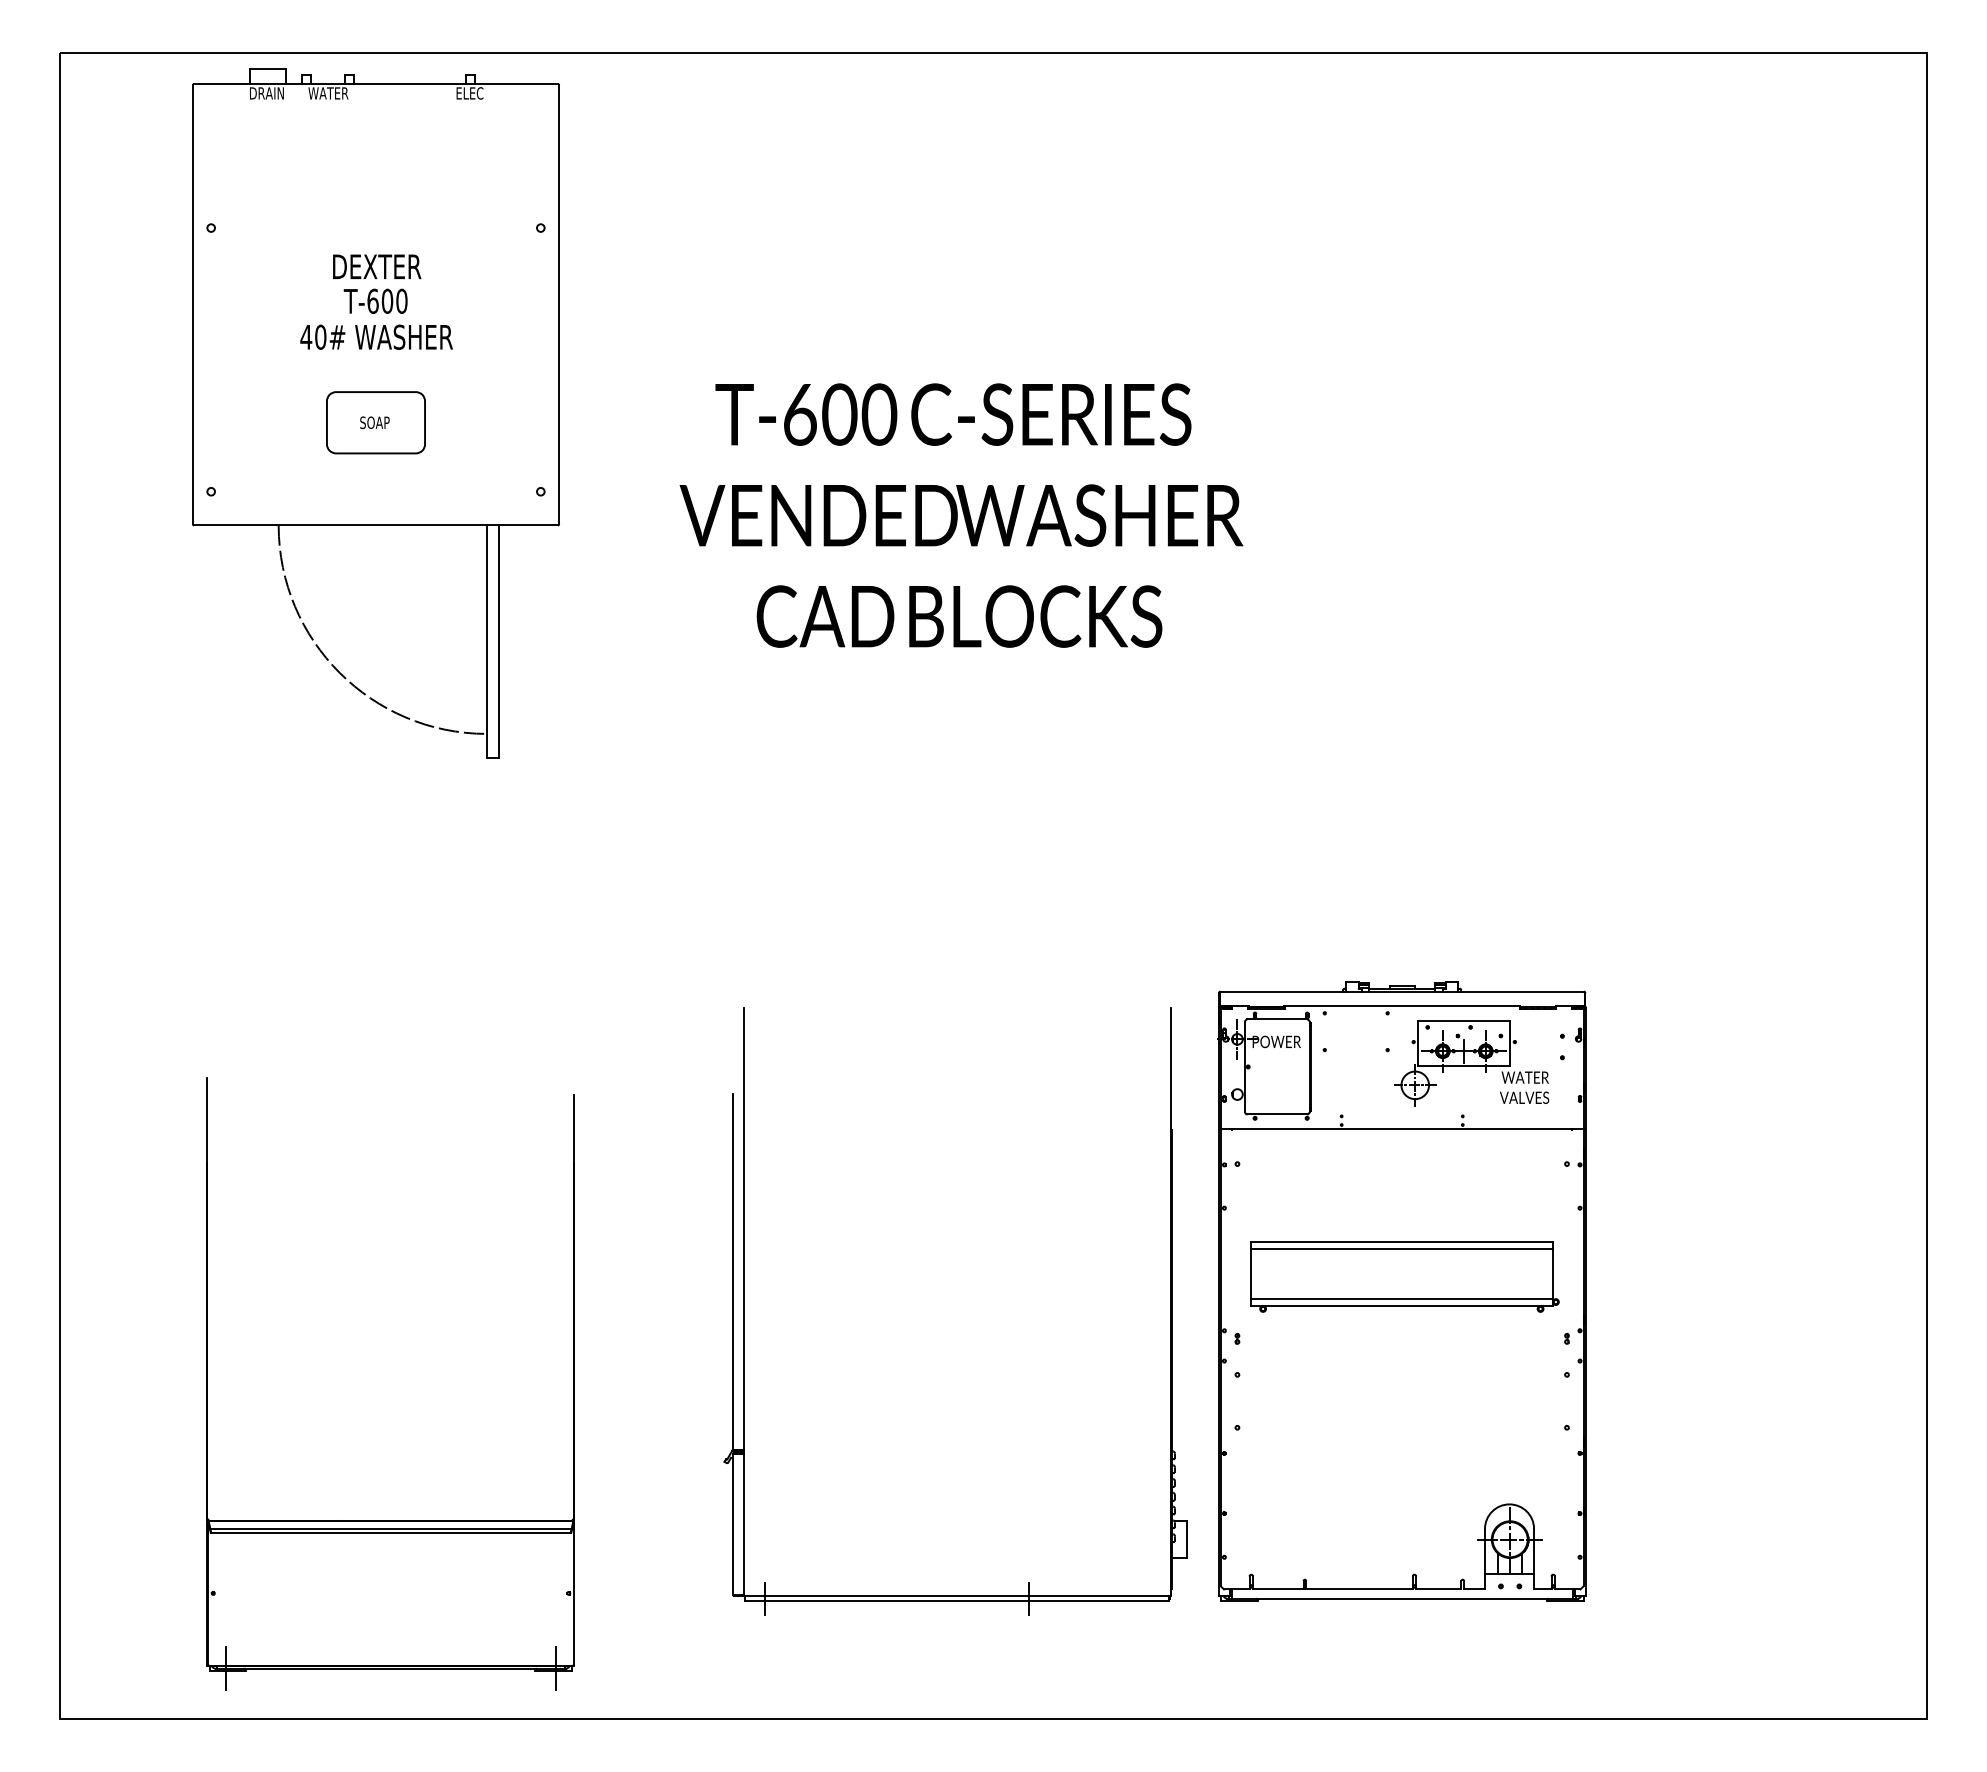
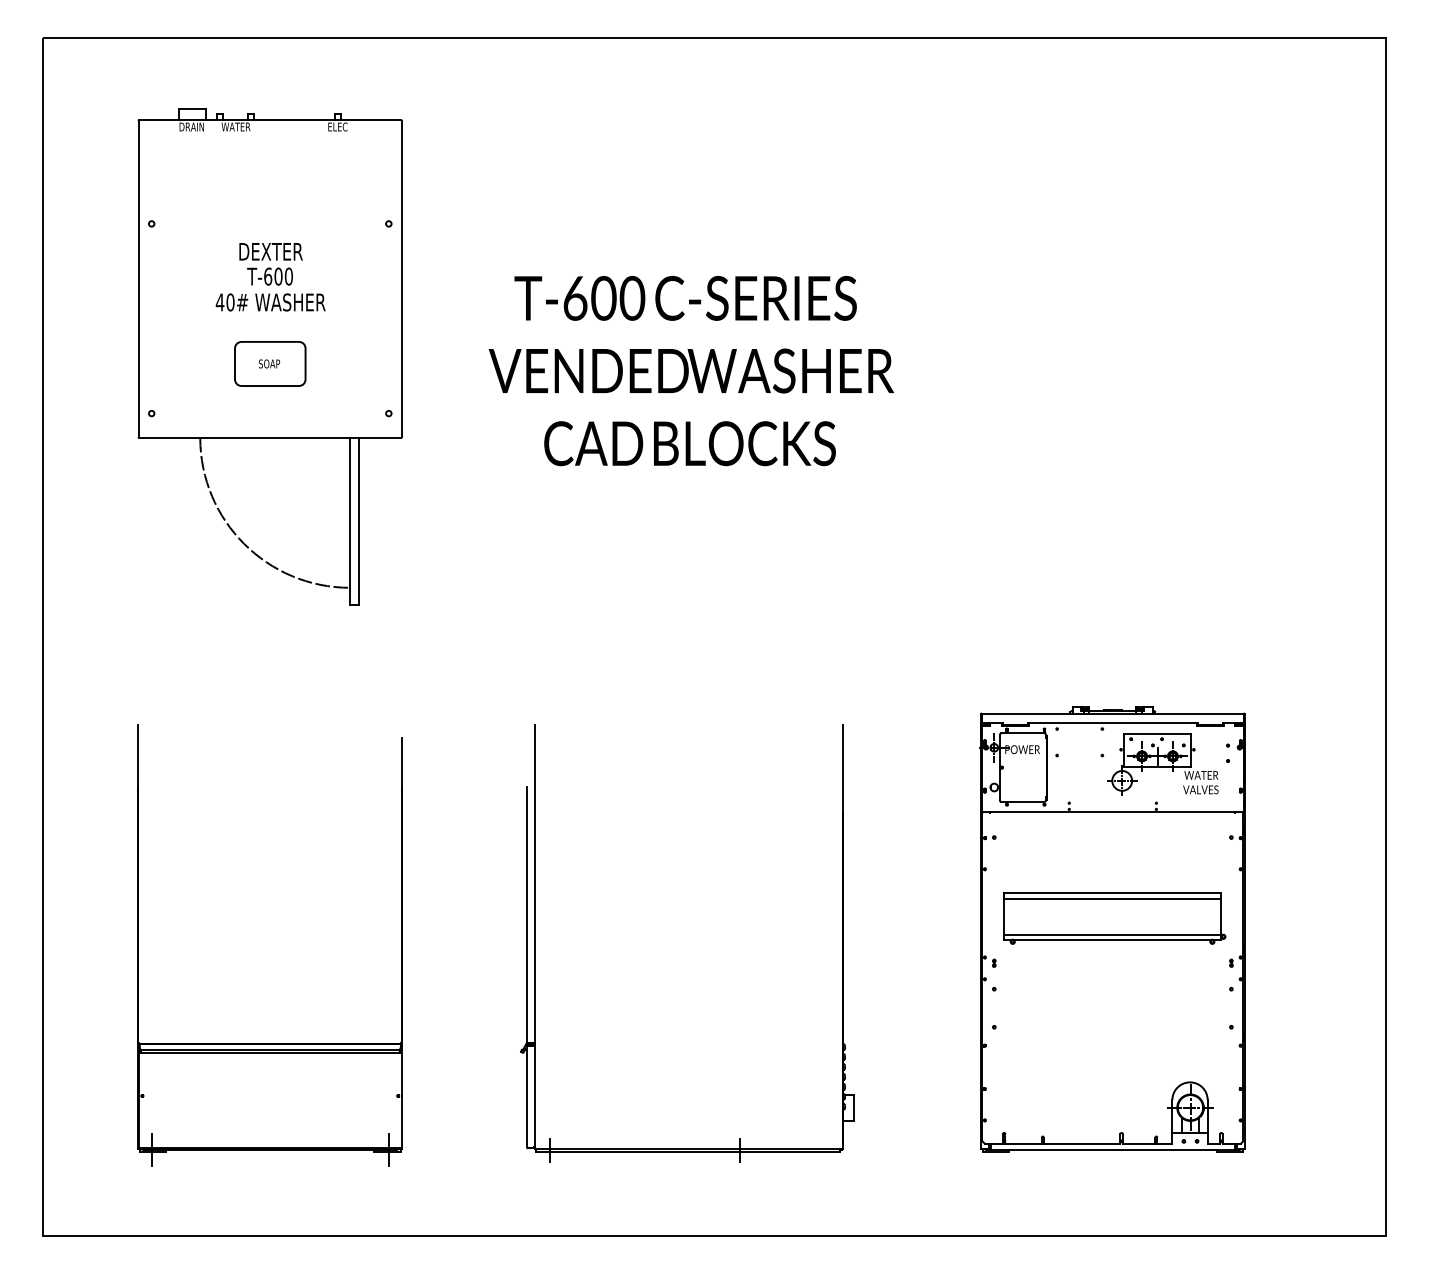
part: (375, 413) -> (269, 357), moved
part: (1401, 1291) -> (1112, 929), moved
part: (390, 1520) -> (269, 1043), moved

